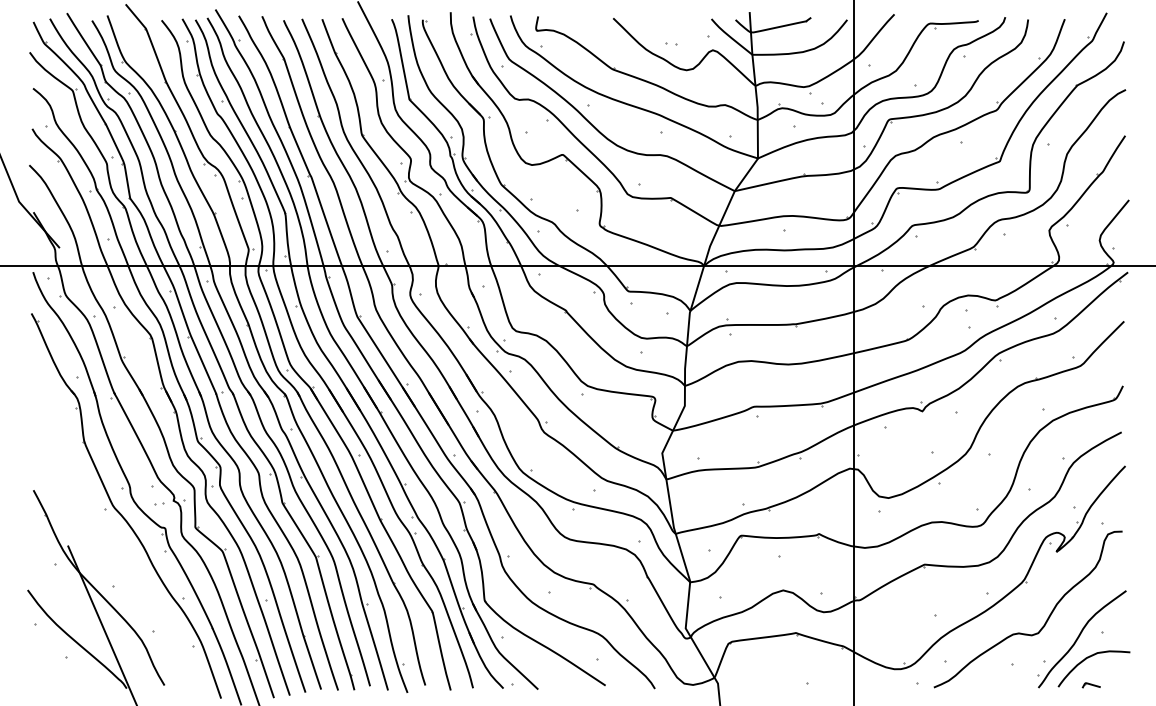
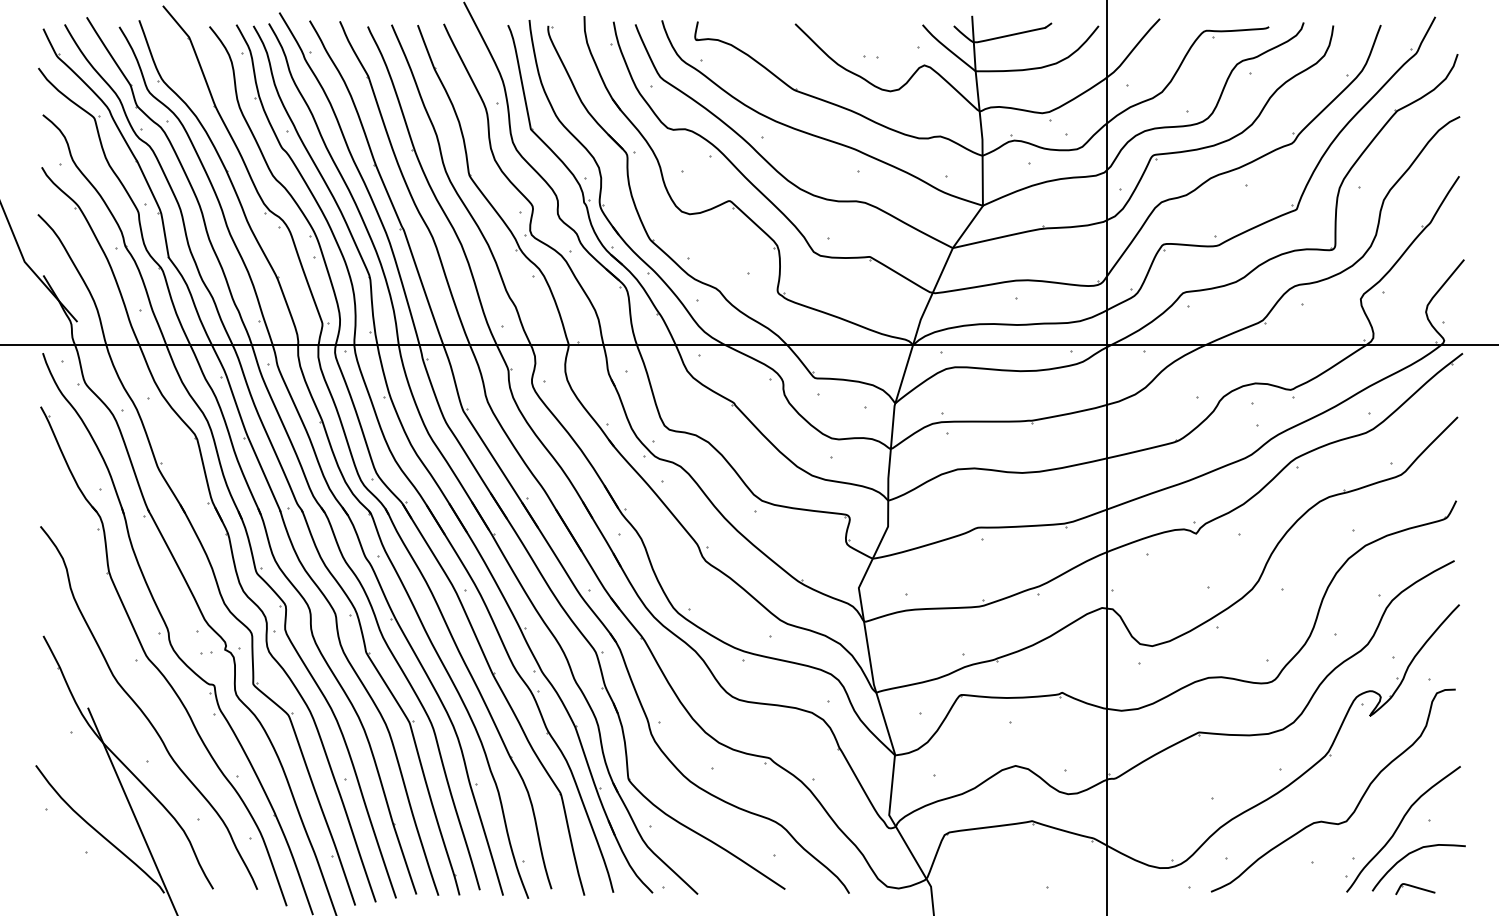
curve: (110, 548) -> (143, 711), added
part: (1091, 685) -> (1415, 889), size x1.67

